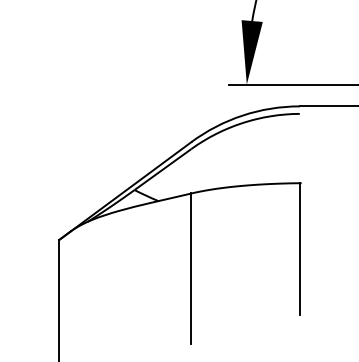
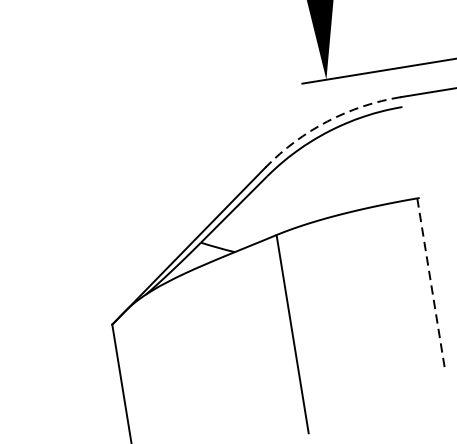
arc: (242, 115) -> (327, 121), solid -> dashed
line: (299, 249) -> (431, 285), solid -> dashed

